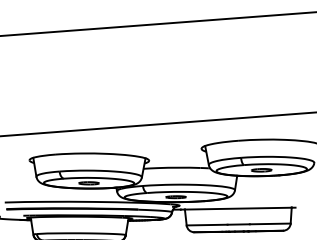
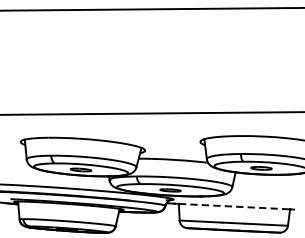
line: (238, 208) -> (234, 206), solid -> dashed

